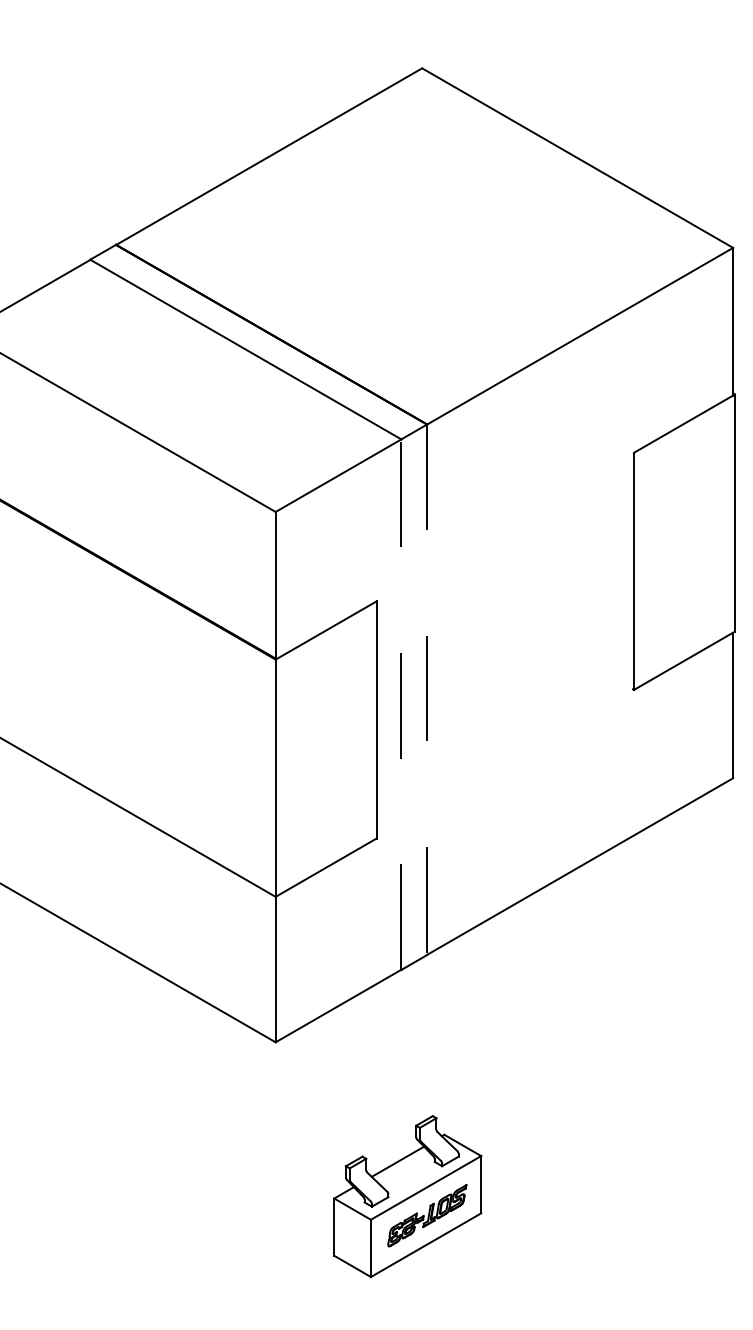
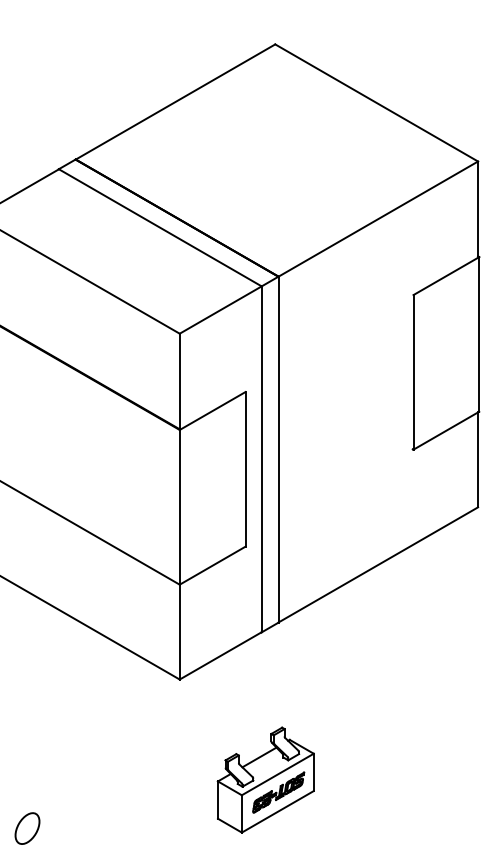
line: (427, 689) -> (278, 449), dashed -> solid
line: (401, 704) -> (261, 459), dashed -> solid
part: (42, 1270) -> (27, 828), added

